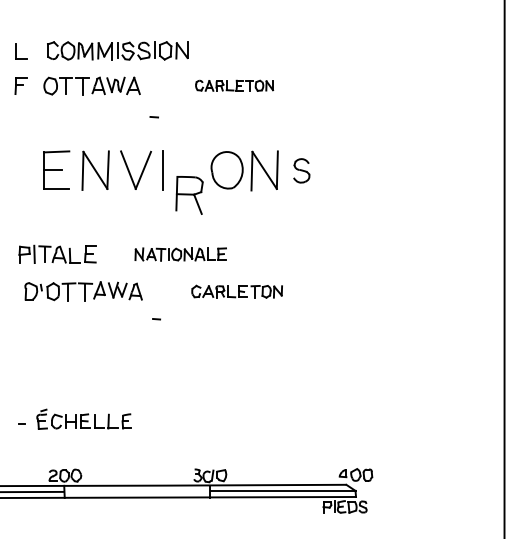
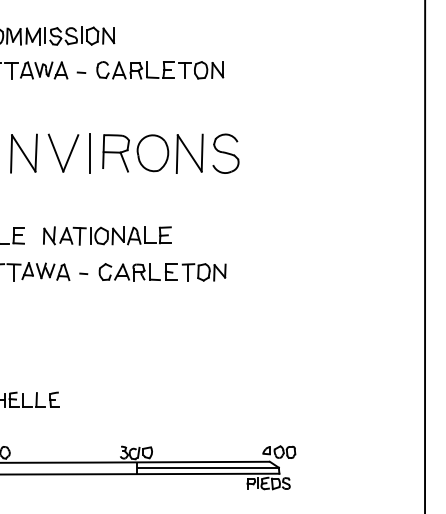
part: (234, 85) -> (160, 70), size x1.67
line: (153, 117) -> (80, 73), moved
part: (301, 170) -> (225, 153), size x1.67
part: (189, 195) -> (116, 153), moved
part: (180, 254) -> (107, 235), size x1.43
part: (237, 291) -> (163, 272), size x1.43
line: (156, 319) -> (83, 274), moved

